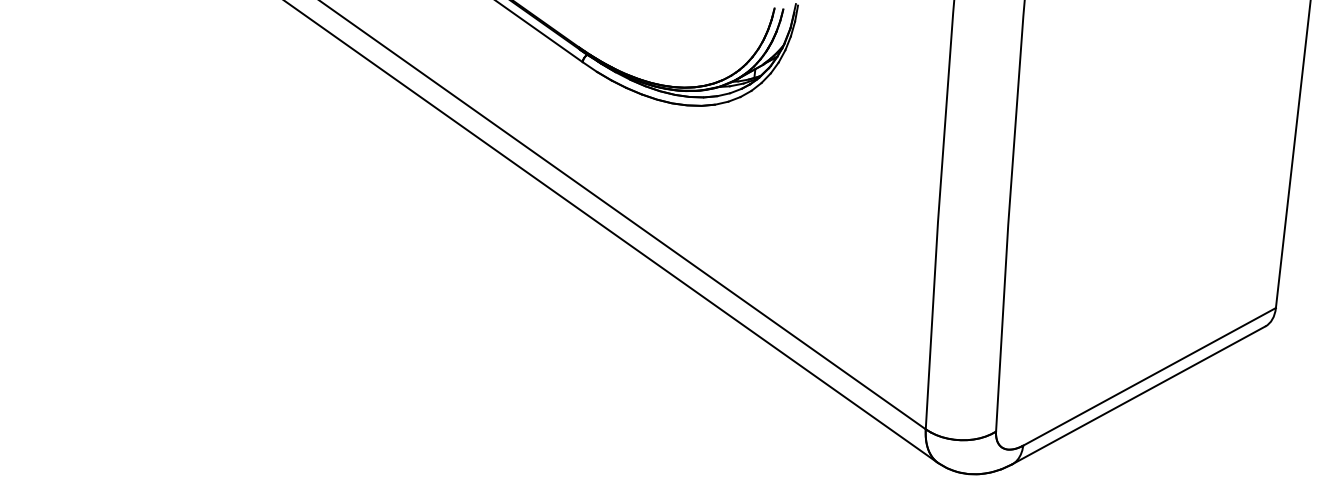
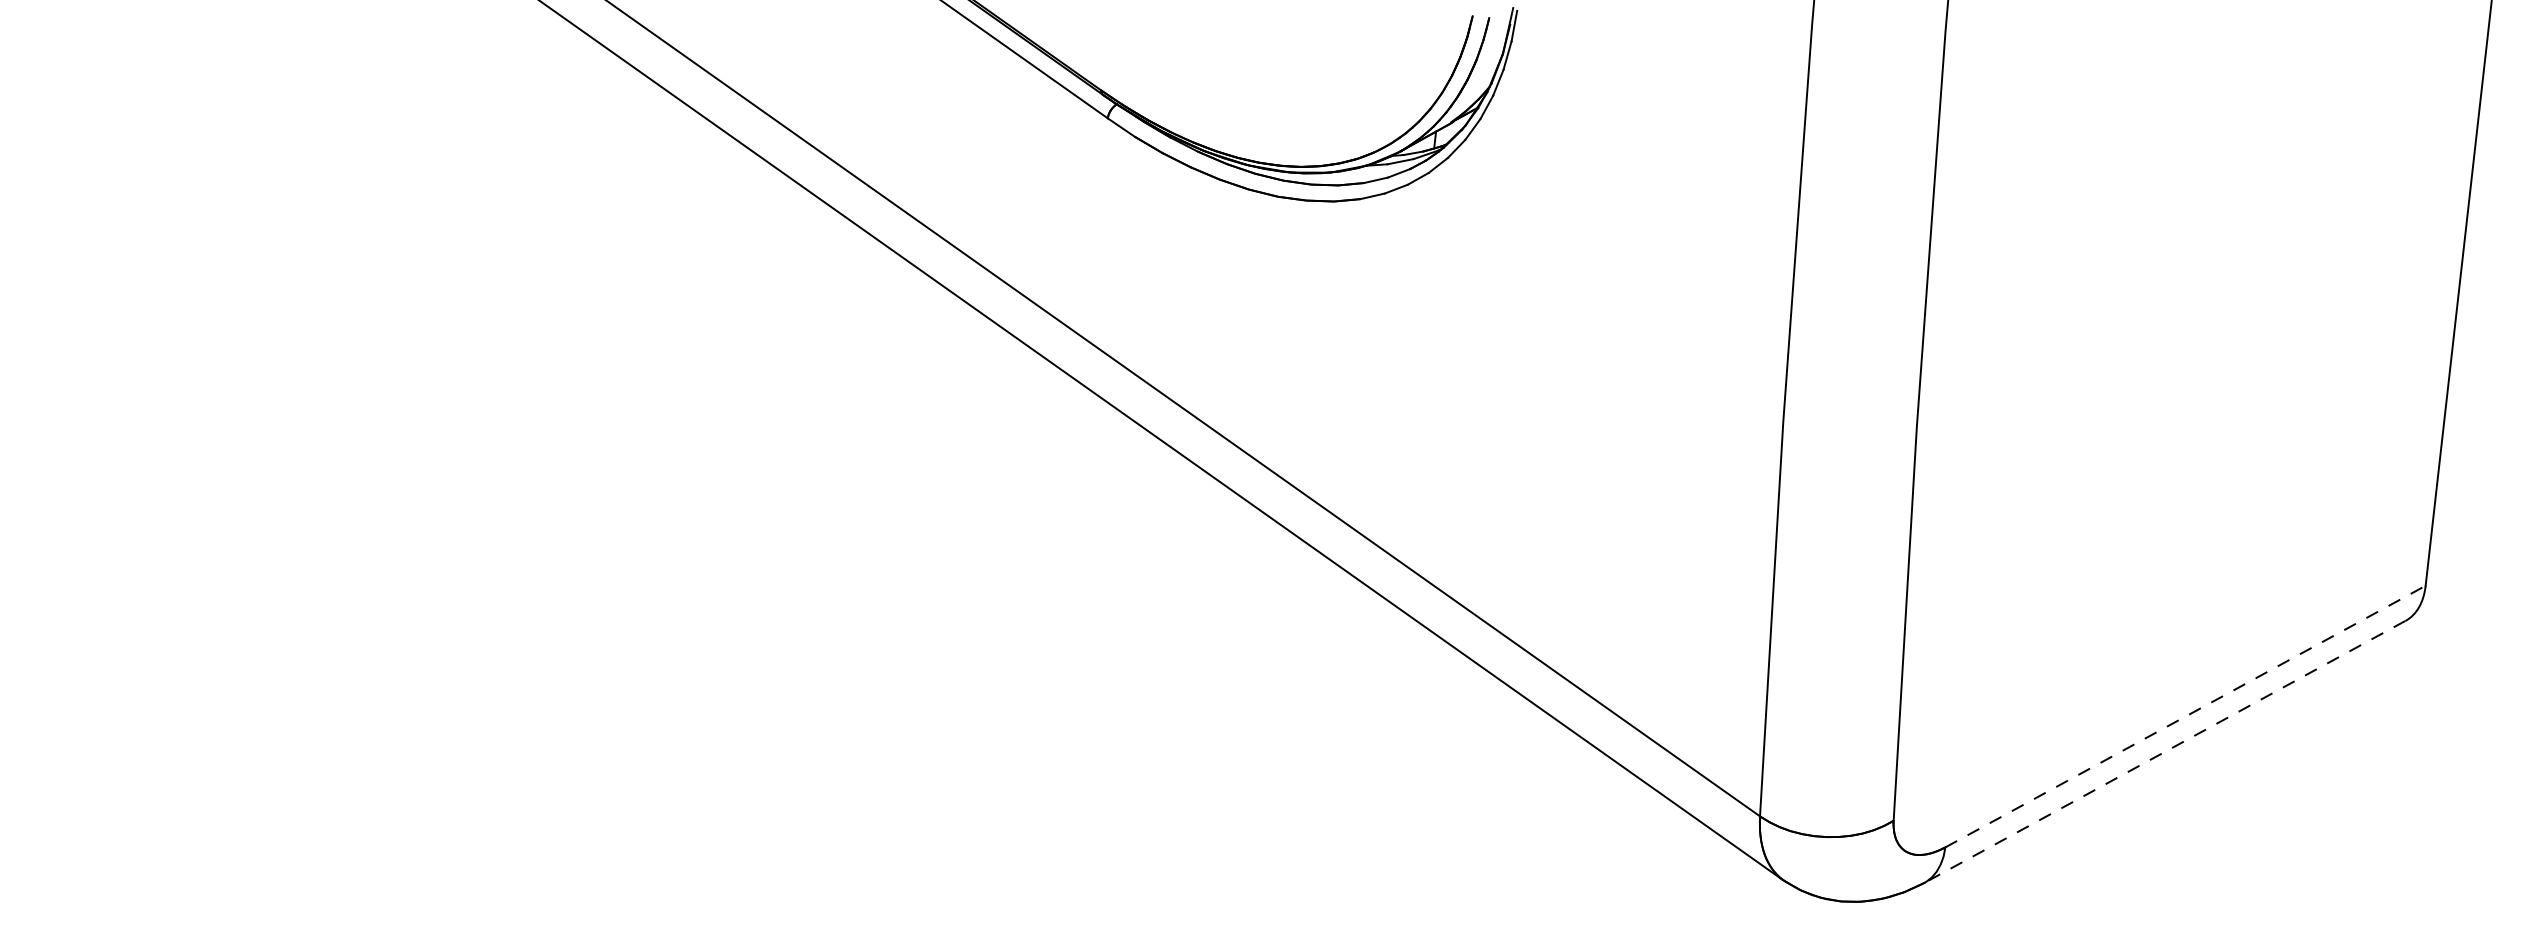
line: (1149, 376) -> (2185, 715), solid -> dashed
line: (1138, 395) -> (2164, 752), solid -> dashed

